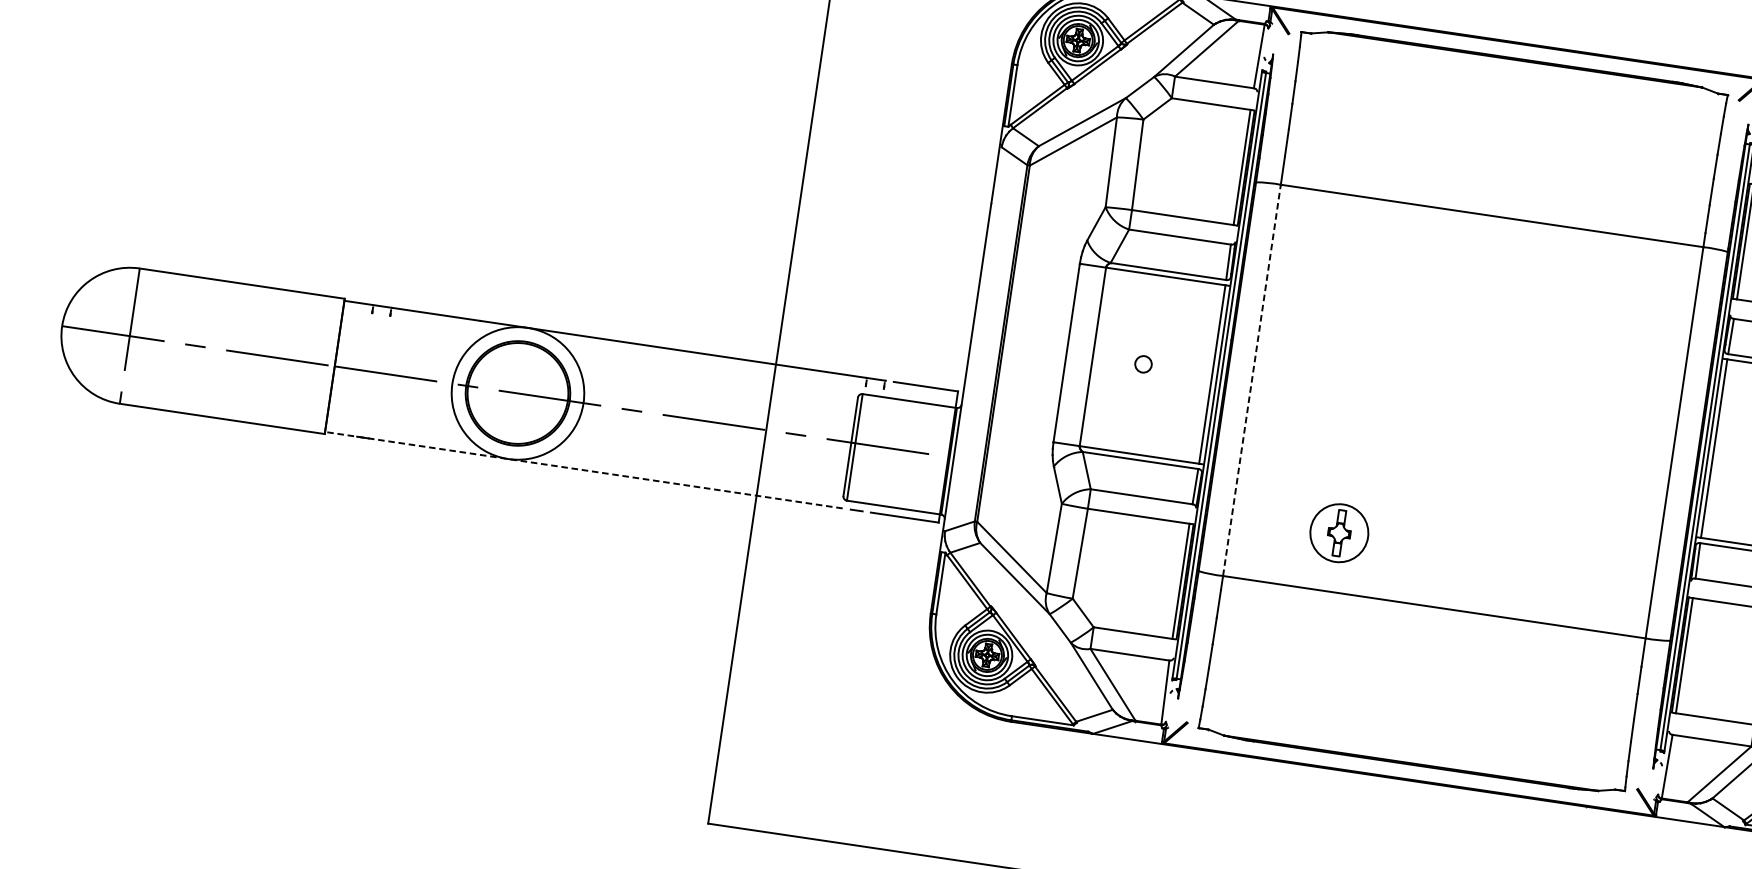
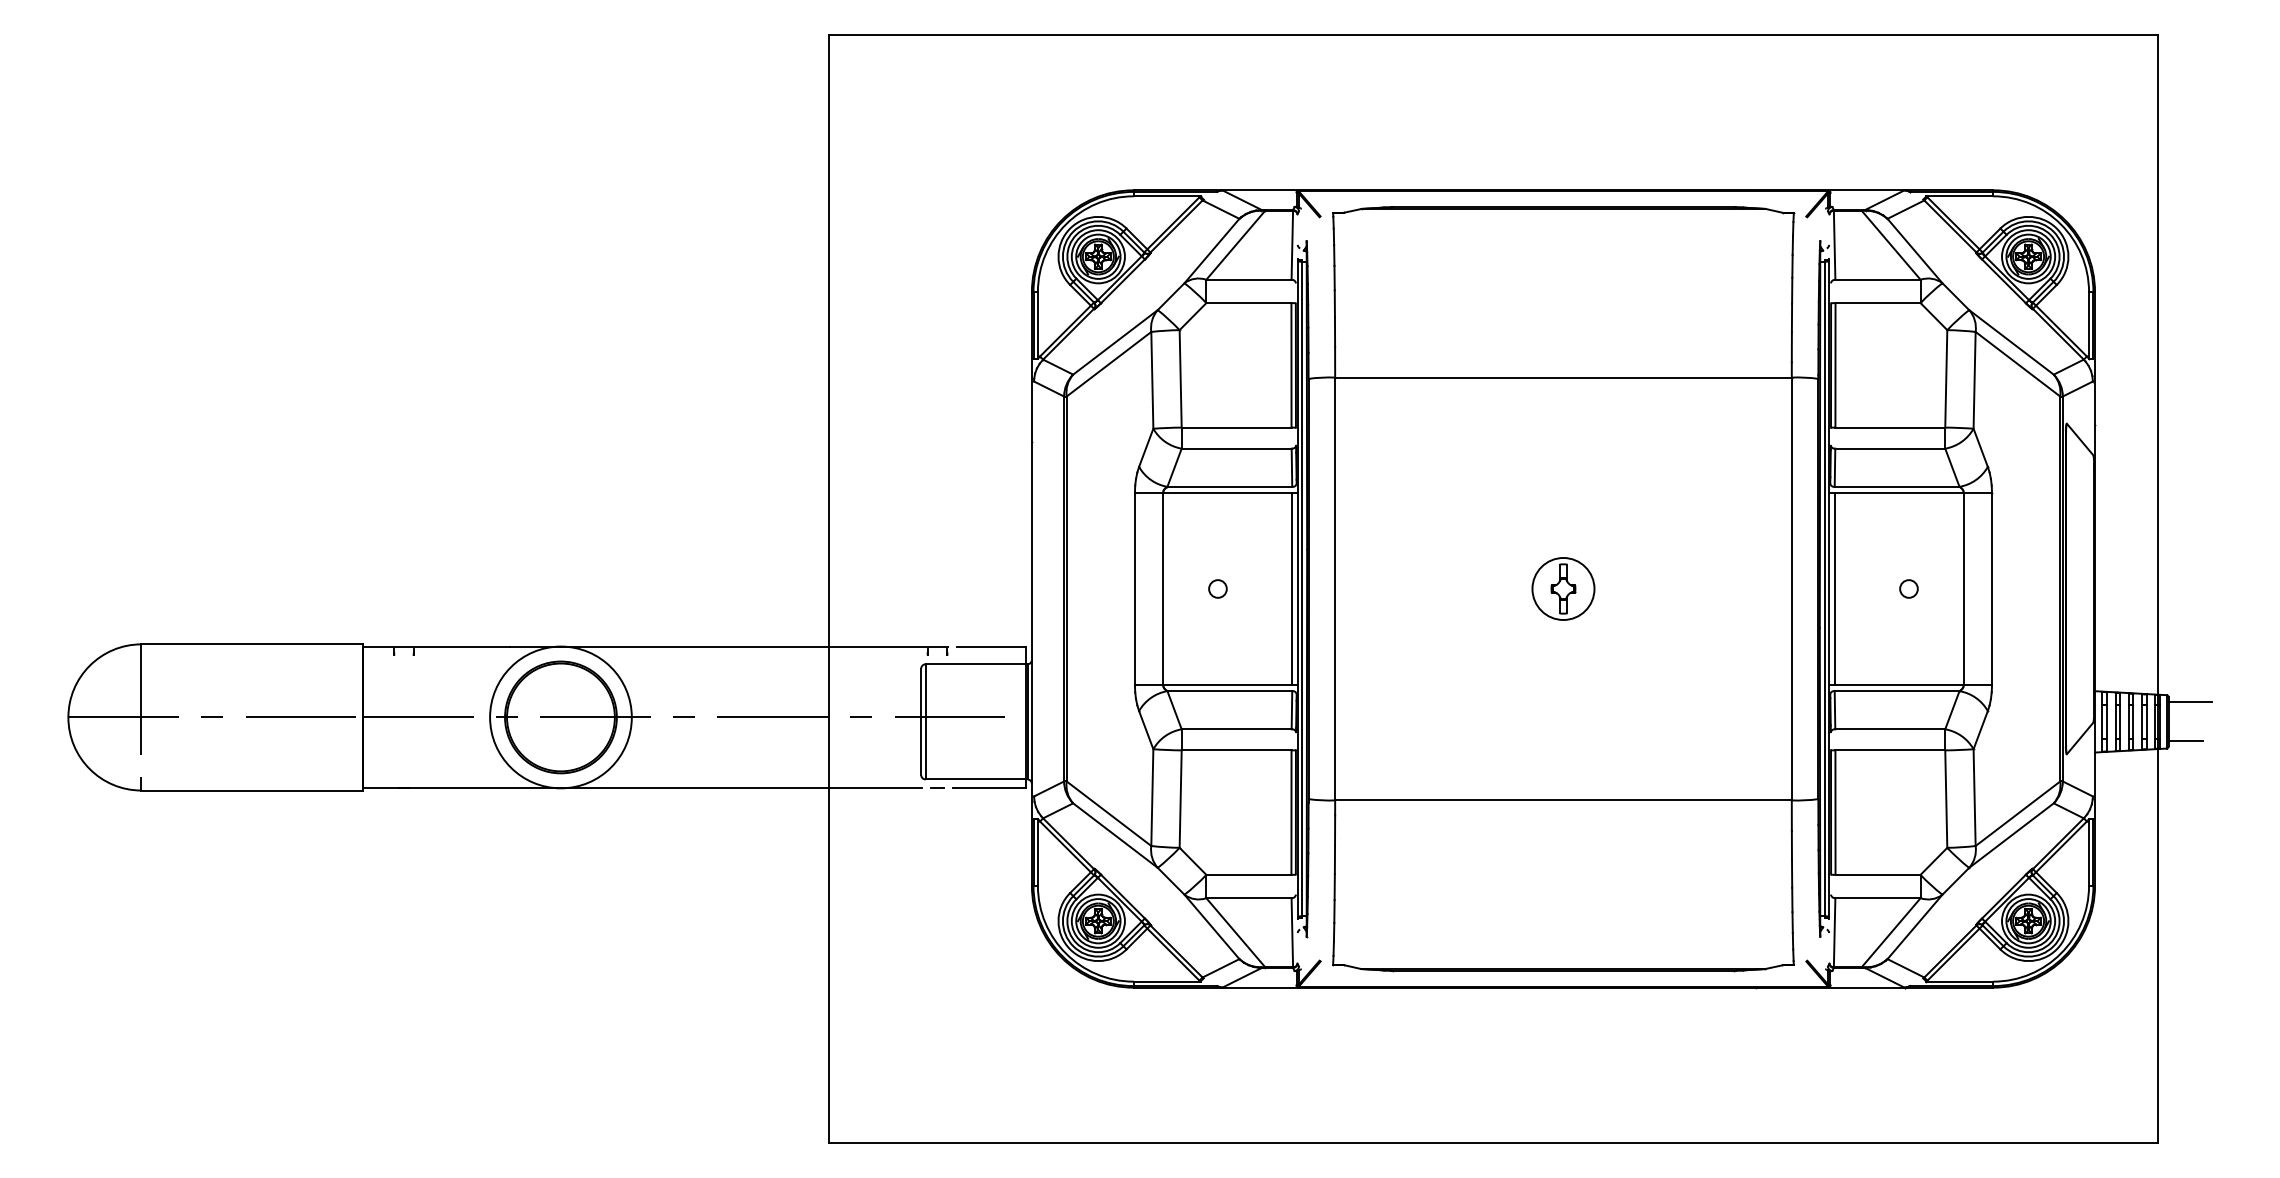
line: (1252, 379) -> (1335, 588), dashed -> solid
line: (583, 470) -> (642, 788), dashed -> solid
part: (1339, 532) -> (1563, 588), moved

